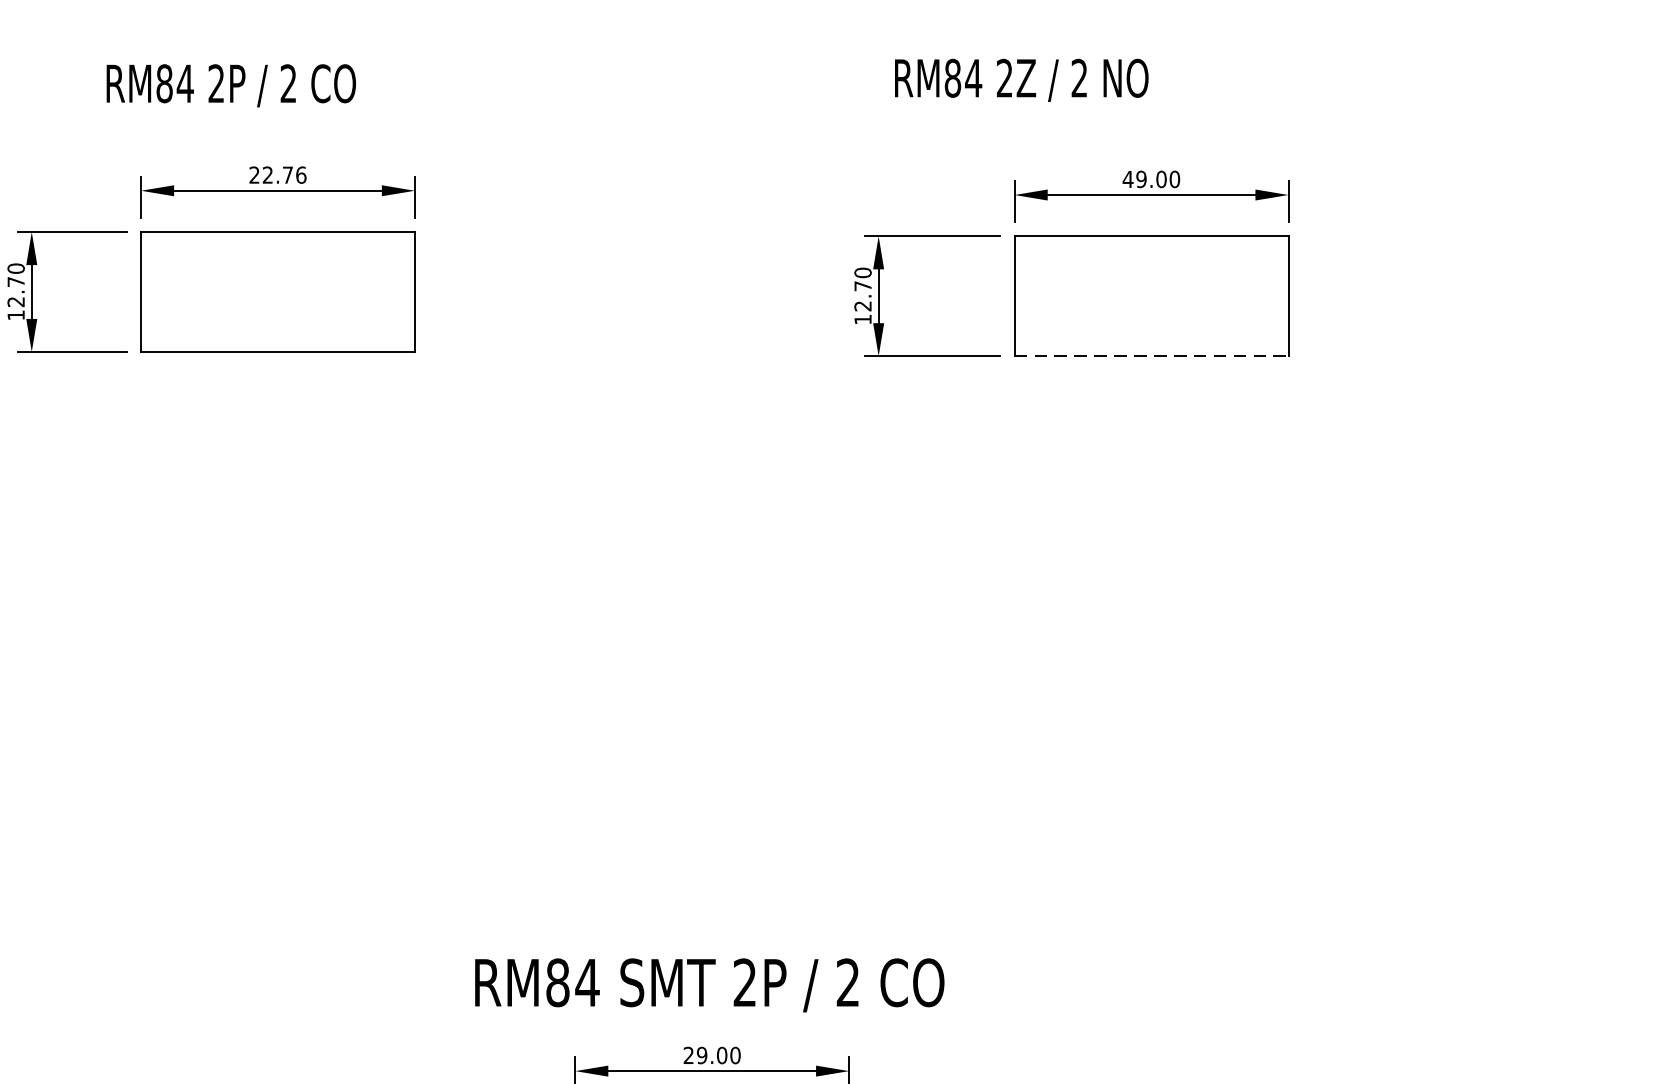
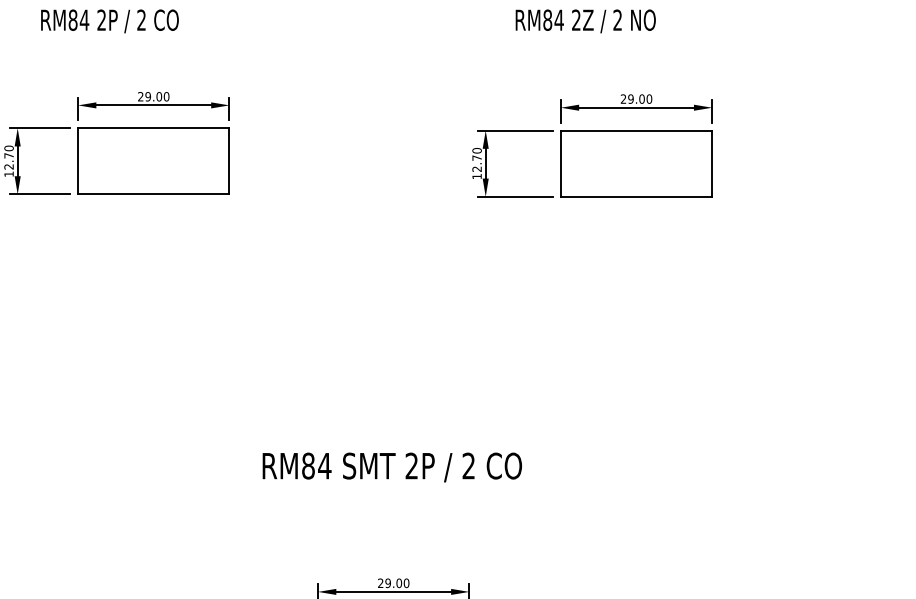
text: (1021, 80) -> (585, 21), moved
text: (230, 86) -> (109, 21), moved
text: (284, 174) -> (157, 96), 22.76 -> 29.00
text: (1127, 178) -> (623, 98), 49.00 -> 29.00
line: (1151, 355) -> (636, 196), dashed -> solid
text: (708, 985) -> (391, 467), moved

